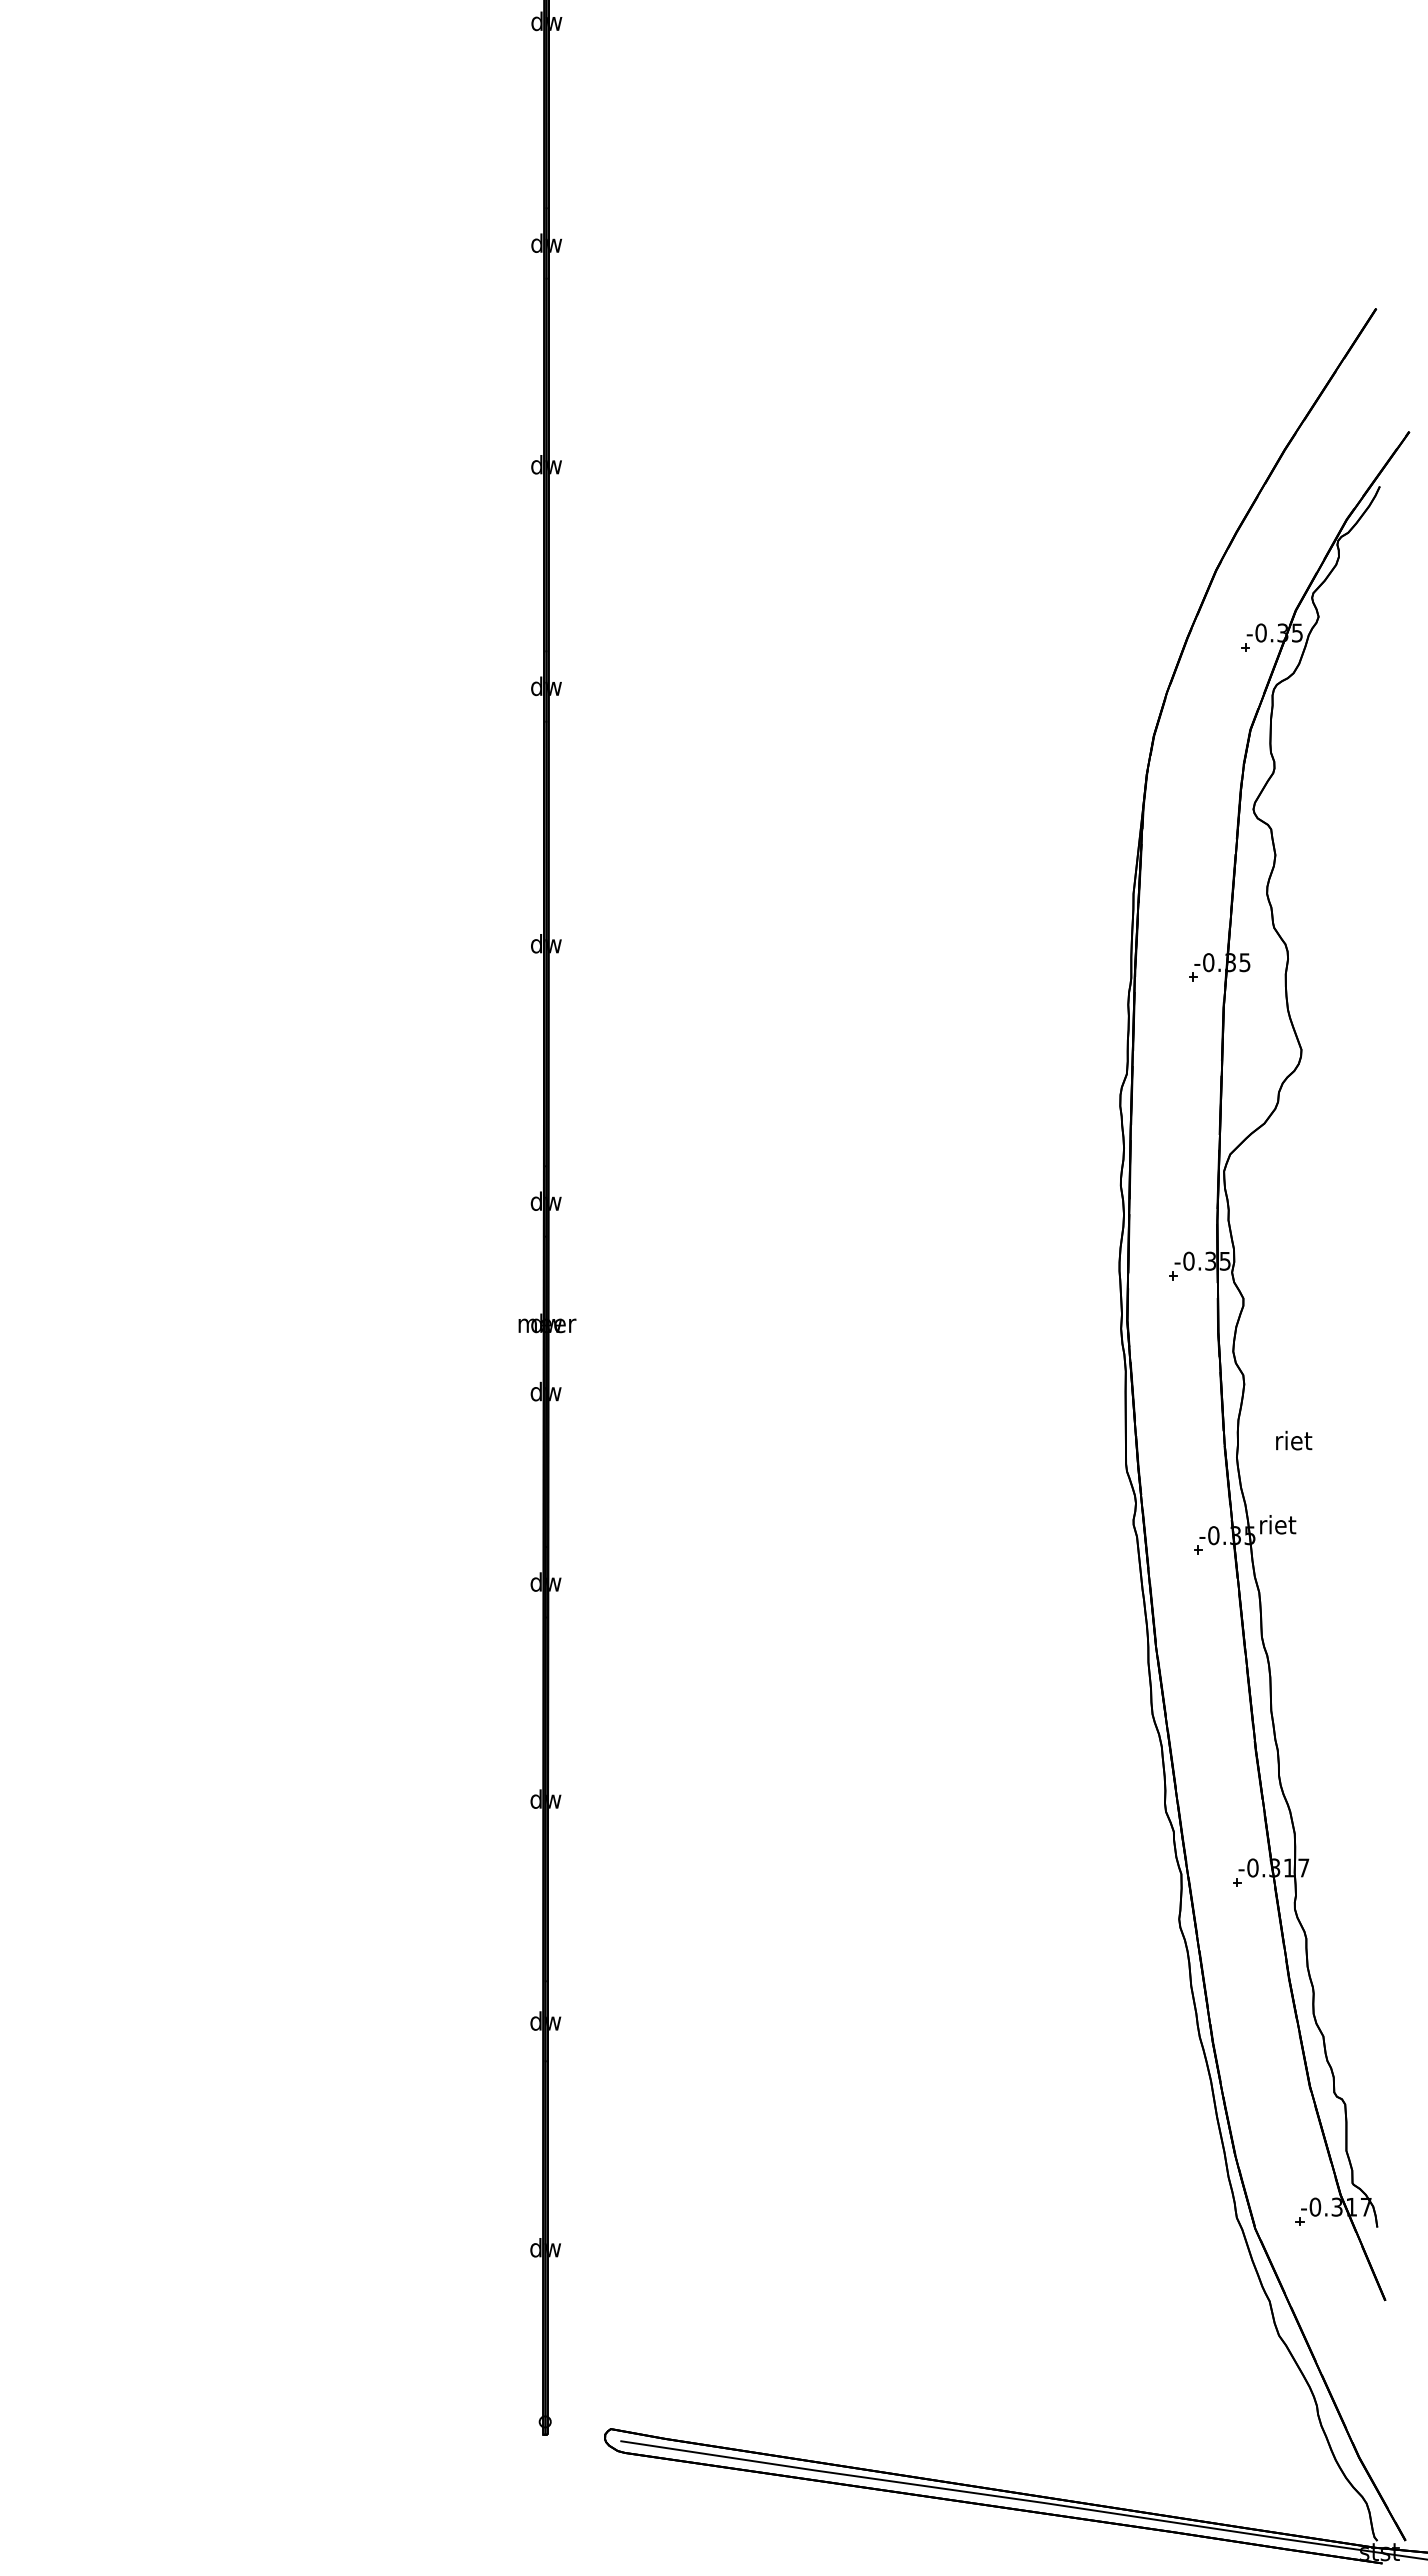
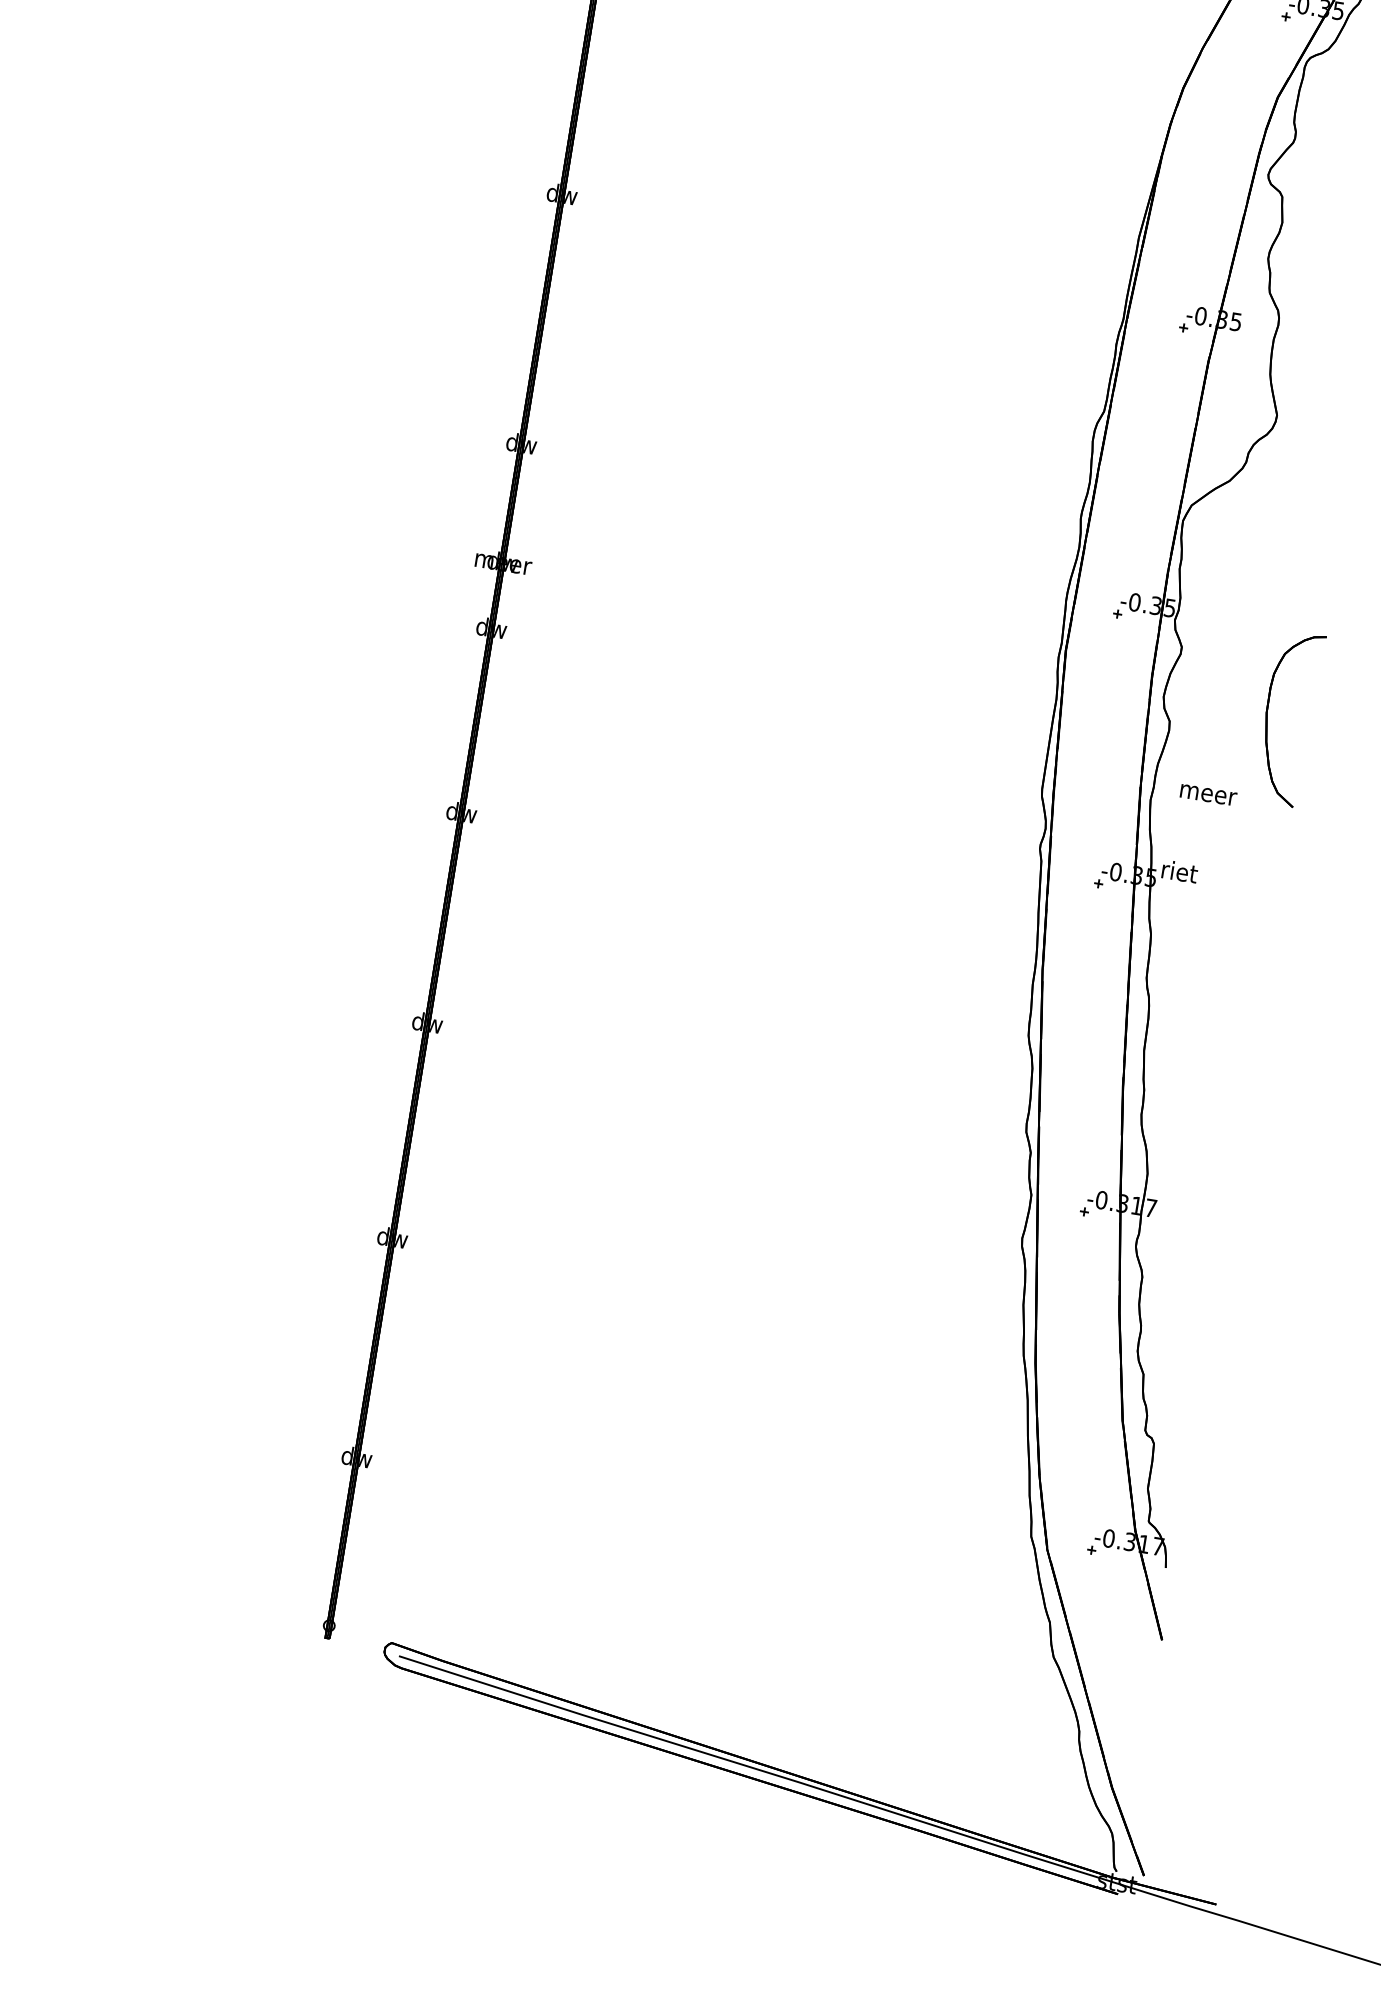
part: (1341, 1355) -> (1267, 717), added
text: (1294, 1440) -> (1209, 792), riet -> meer

